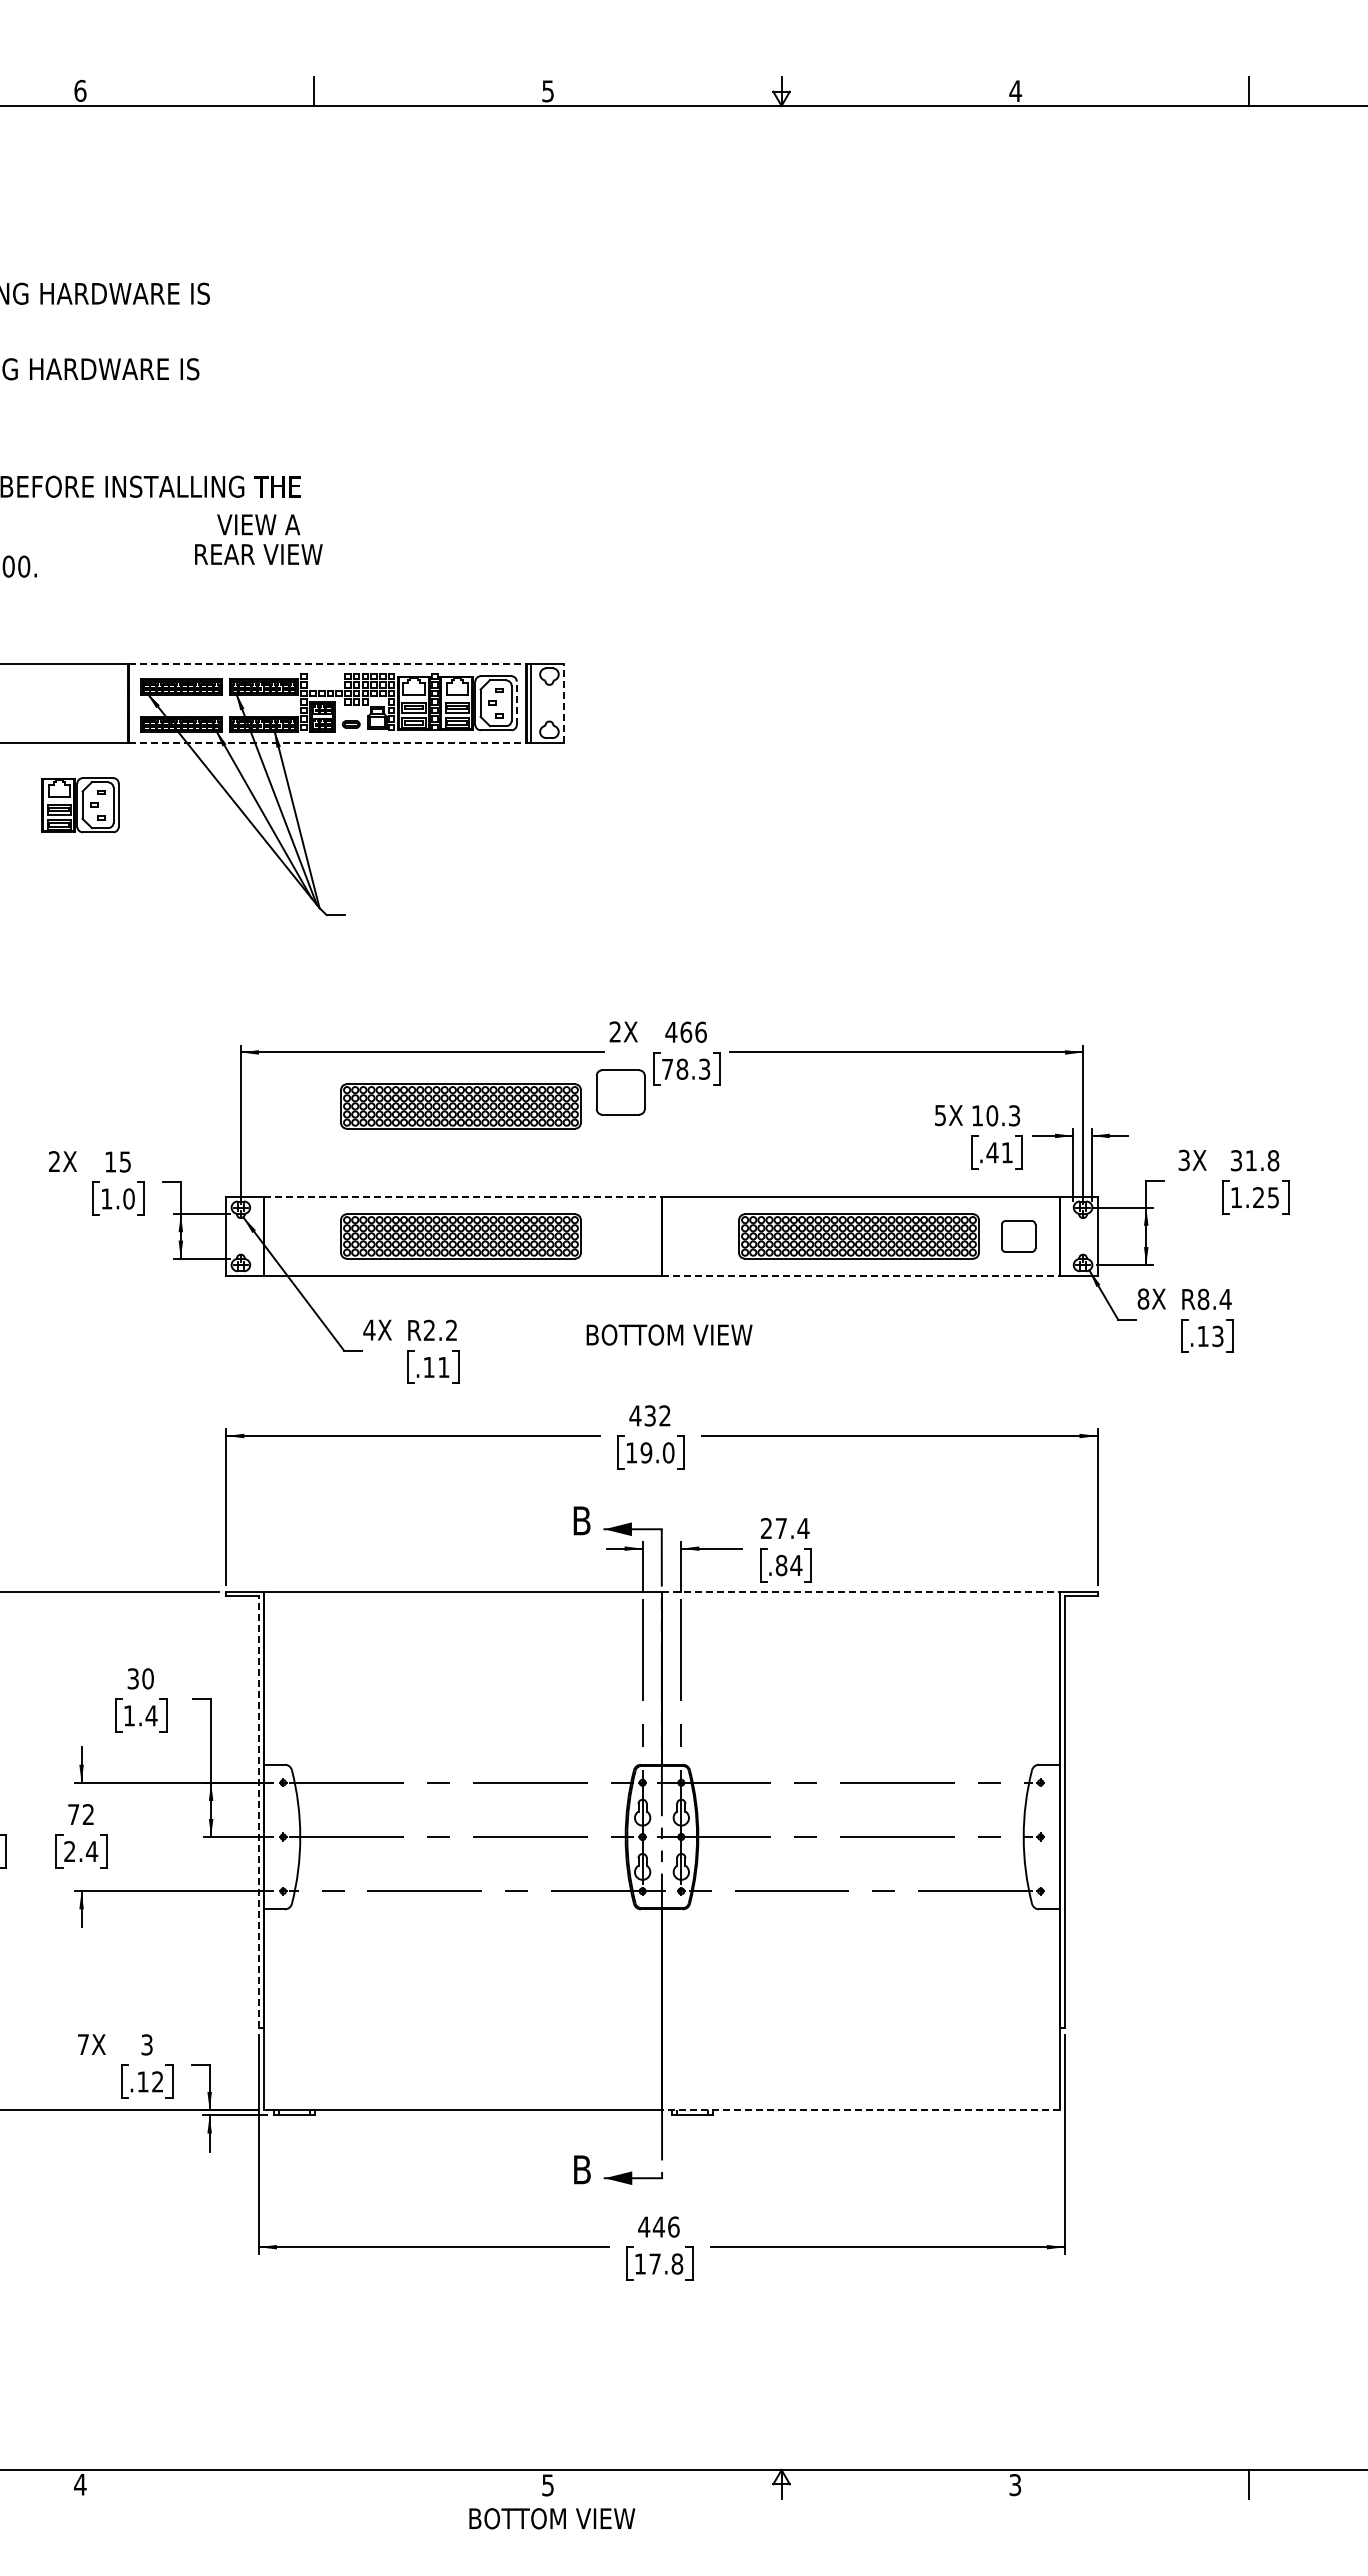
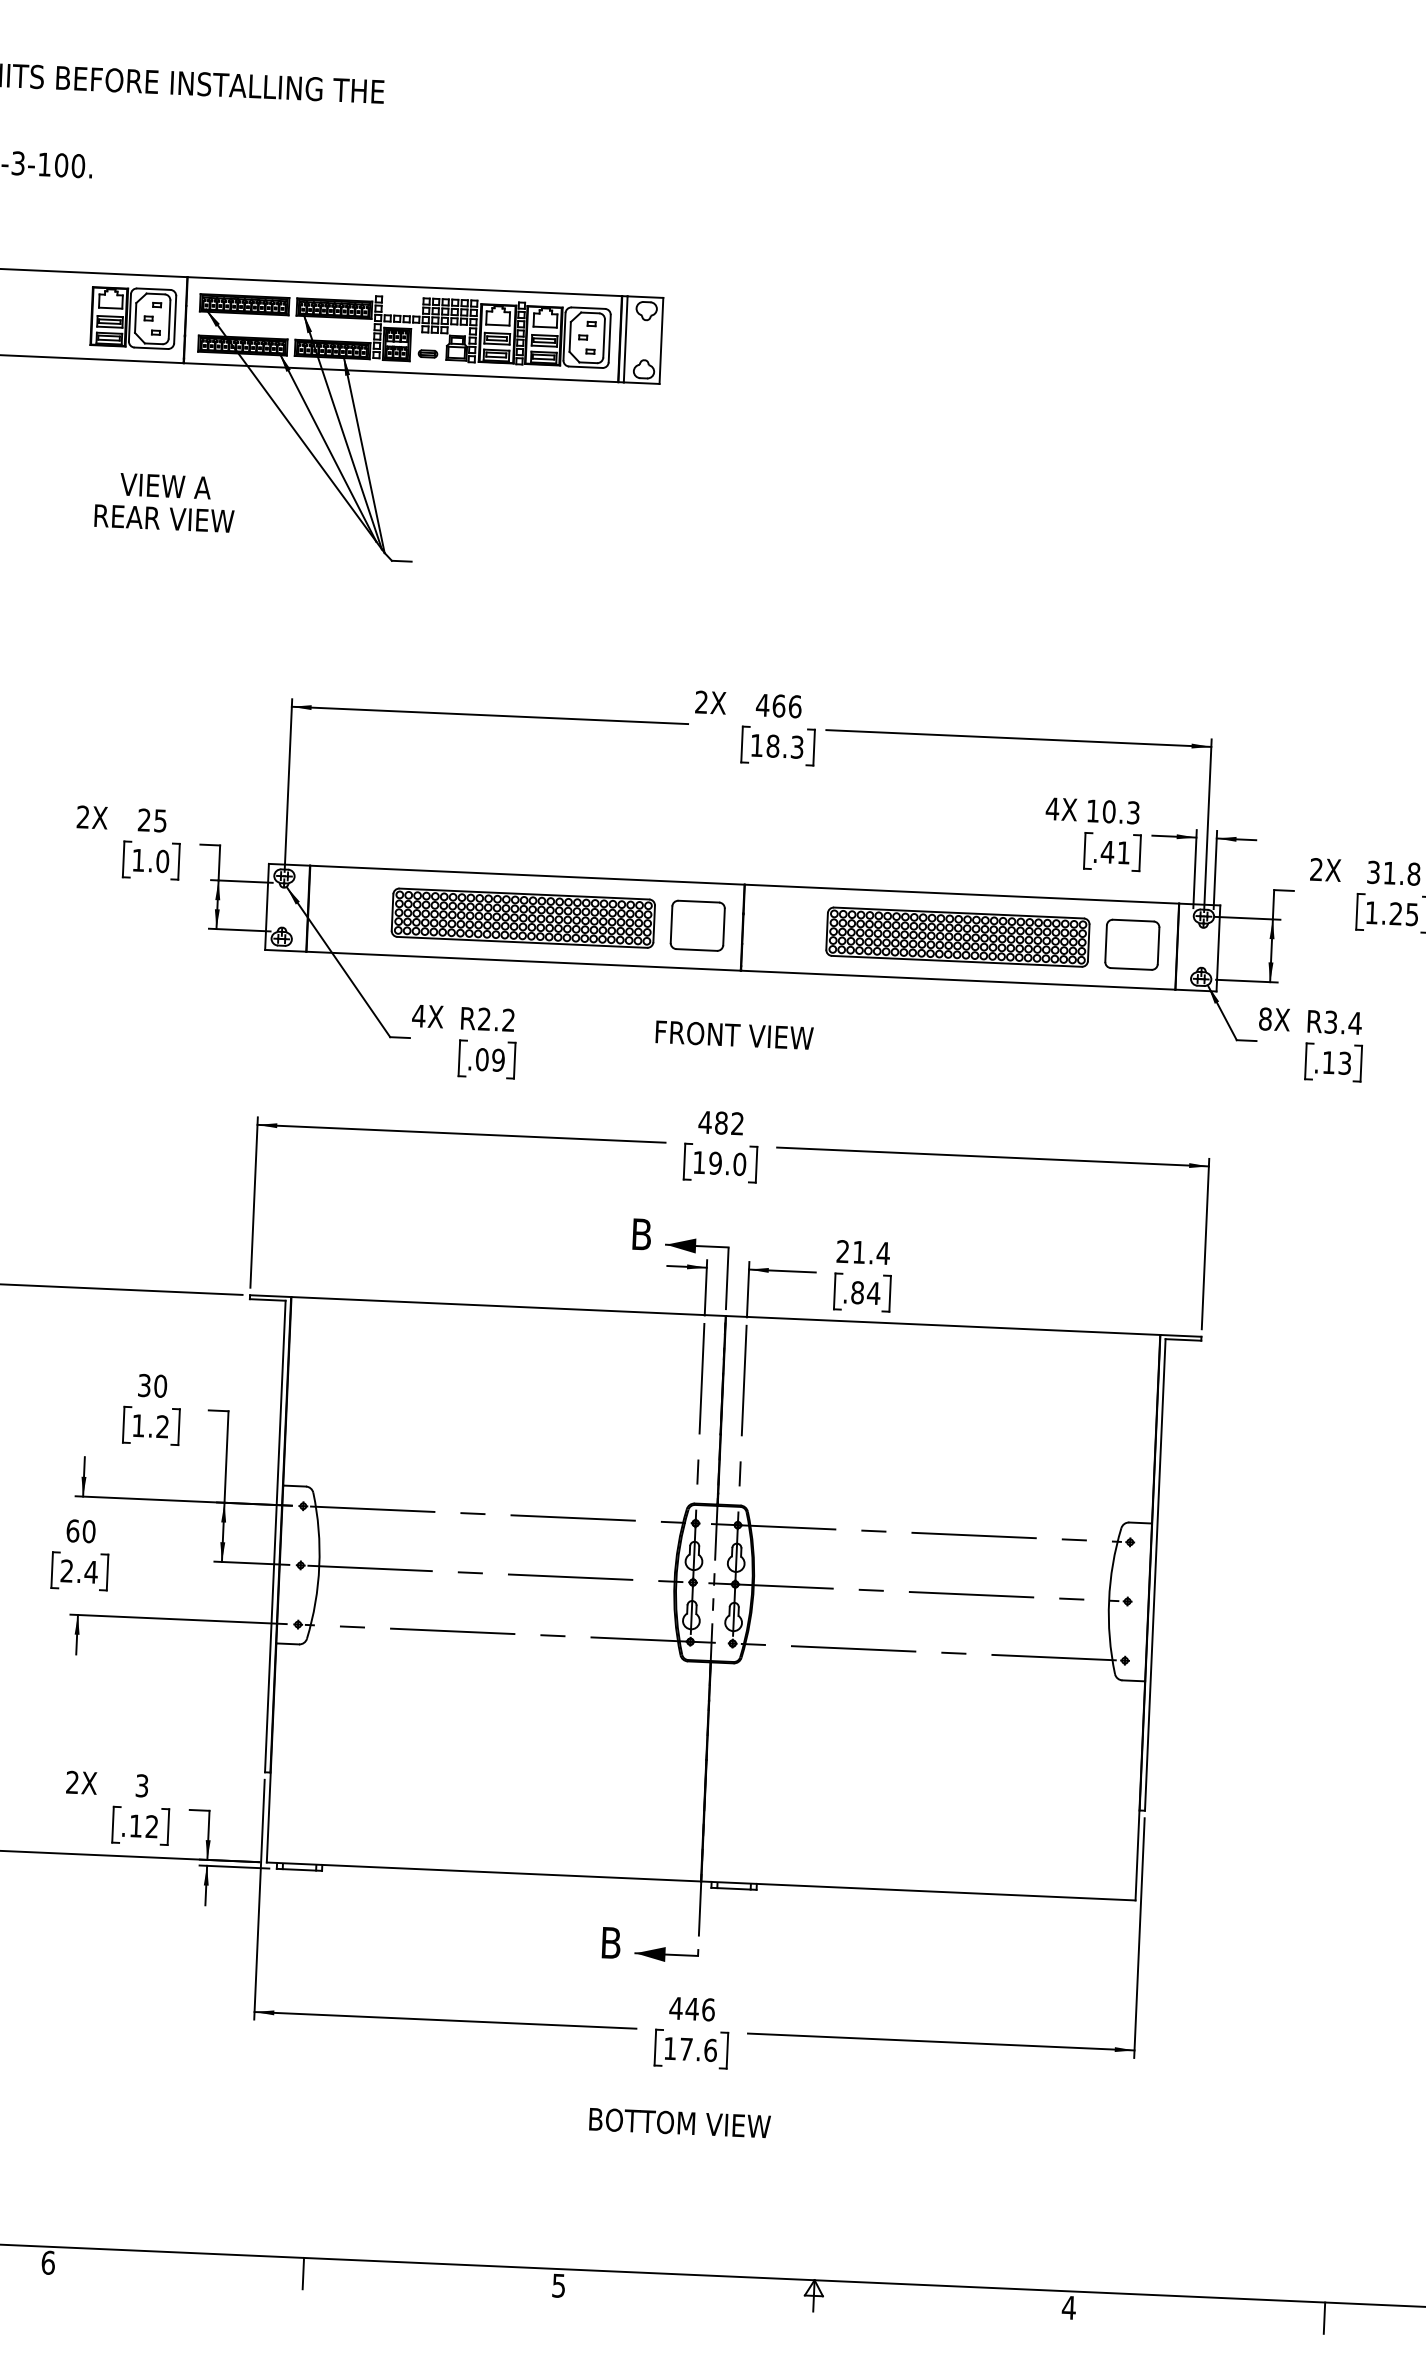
text: (258, 539) -> (164, 502), moved
line: (327, 663) -> (404, 286), dashed -> solid
line: (564, 702) -> (661, 340), dashed -> solid
line: (516, 703) -> (609, 338), dashed -> solid
line: (327, 742) -> (401, 372), dashed -> solid
part: (80, 805) -> (133, 318), moved
text: (667, 1069) -> (756, 745), 78.3 -> 18.3
part: (620, 1092) -> (697, 925), moved
part: (460, 1106) -> (529, 776), removed
text: (940, 1115) -> (1052, 808), 5X -> 4X
text: (1183, 1160) -> (1315, 869), 3X -> 2X
text: (110, 1161) -> (144, 819), 15 -> 25
line: (462, 1197) -> (526, 875), dashed -> solid
part: (1018, 1236) -> (1132, 944), size x1.43
line: (861, 1275) -> (958, 979), dashed -> solid
text: (1203, 1298) -> (1331, 1021), R8.4 -> R3.4
text: (670, 1334) -> (747, 1035), BOTTOM VIEW -> FRONT VIEW
text: (436, 1367) -> (490, 1060), .11 -> .09
text: (650, 1415) -> (721, 1122), 432 -> 482
text: (781, 1528) -> (859, 1252), 27.4 -> 21.4
line: (861, 1592) -> (943, 1325), dashed -> solid
text: (151, 1715) -> (162, 1426), 1.4 -> 1.2
line: (258, 1811) -> (274, 1536), dashed -> solid
text: (81, 1814) -> (81, 1531), 72 -> 60
text: (82, 2044) -> (71, 1782), 7X -> 2X
line: (861, 2110) -> (918, 1891), dashed -> solid
text: (677, 2263) -> (710, 2049), 17.8 -> 17.6
text: (79, 2484) -> (47, 2262), 4 -> 6
line: (313, 2484) -> (302, 2273), added
text: (1014, 2485) -> (1068, 2308), 3 -> 4
text: (552, 2518) -> (680, 2122), moved

